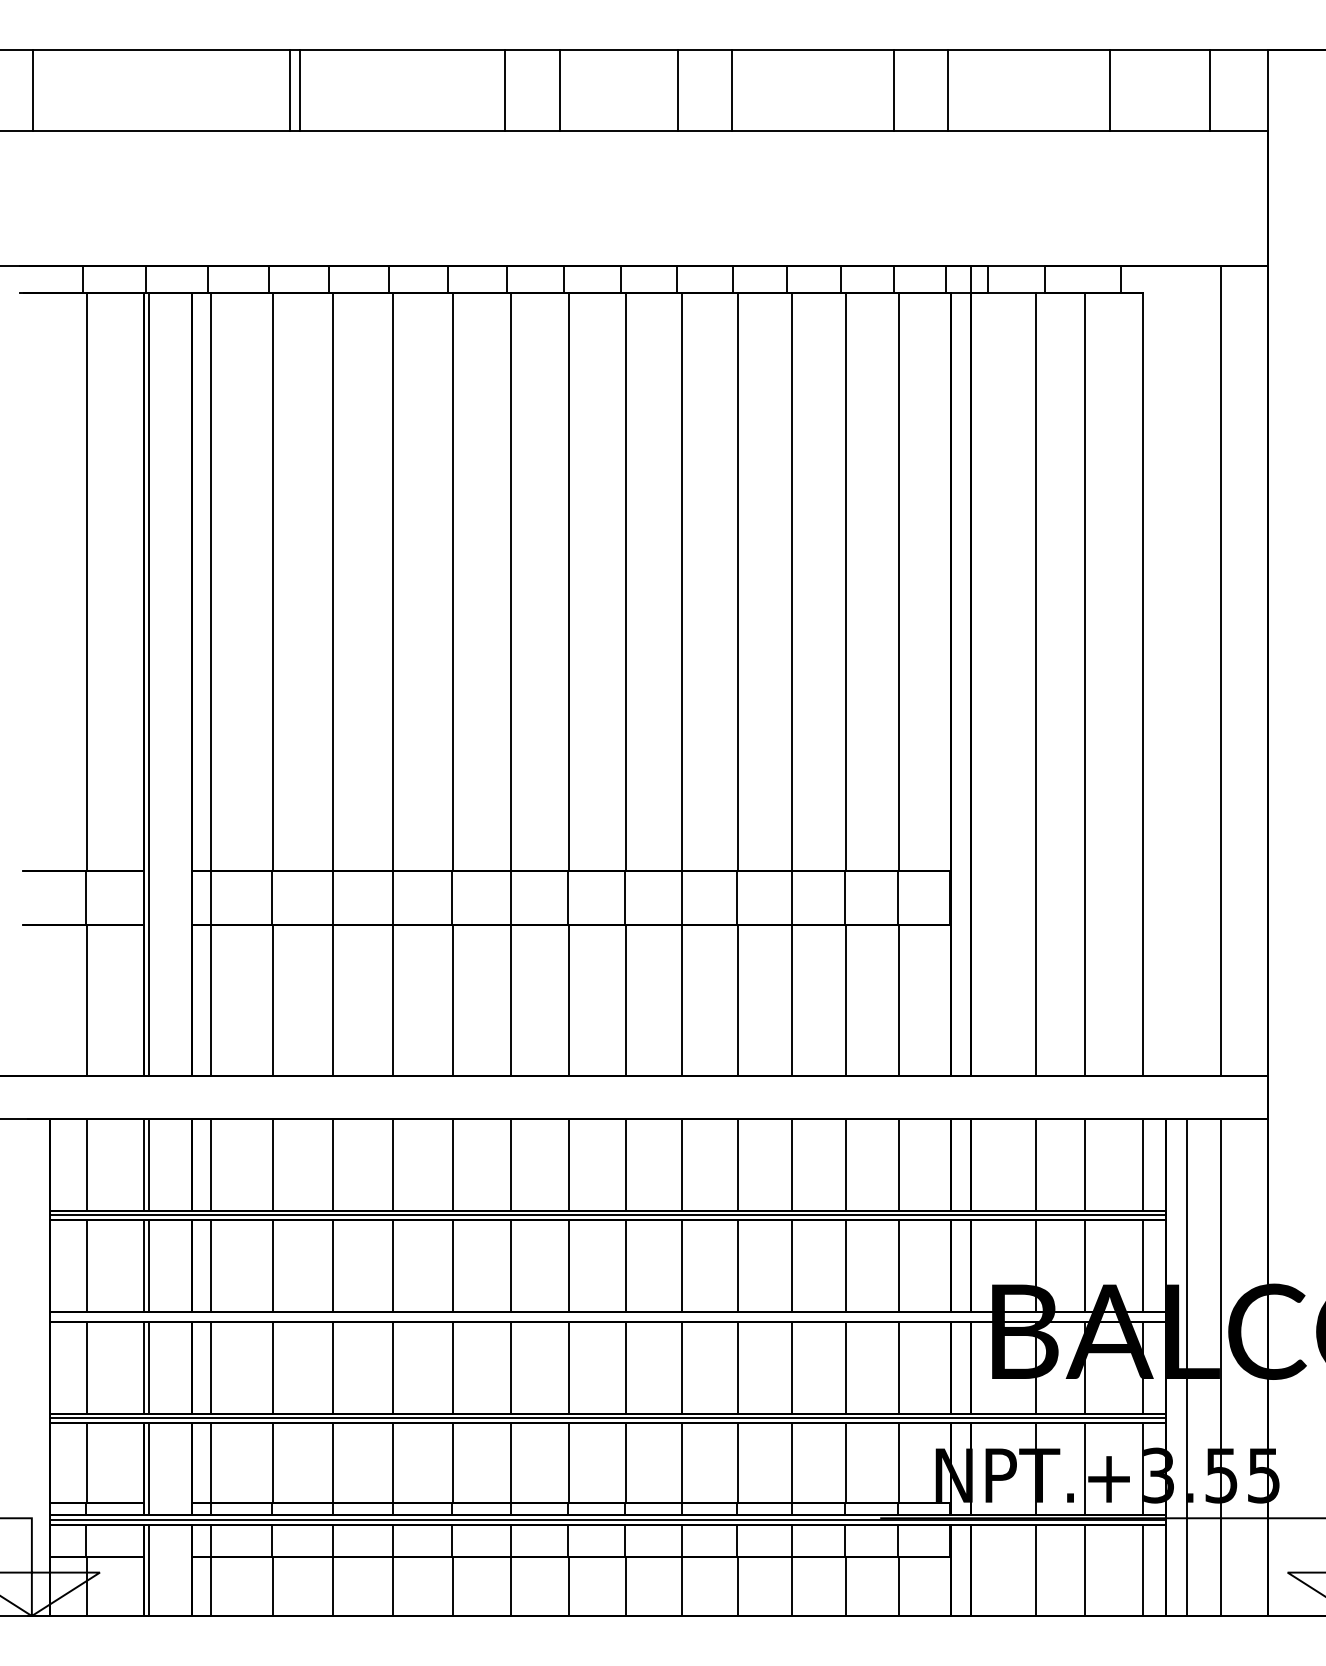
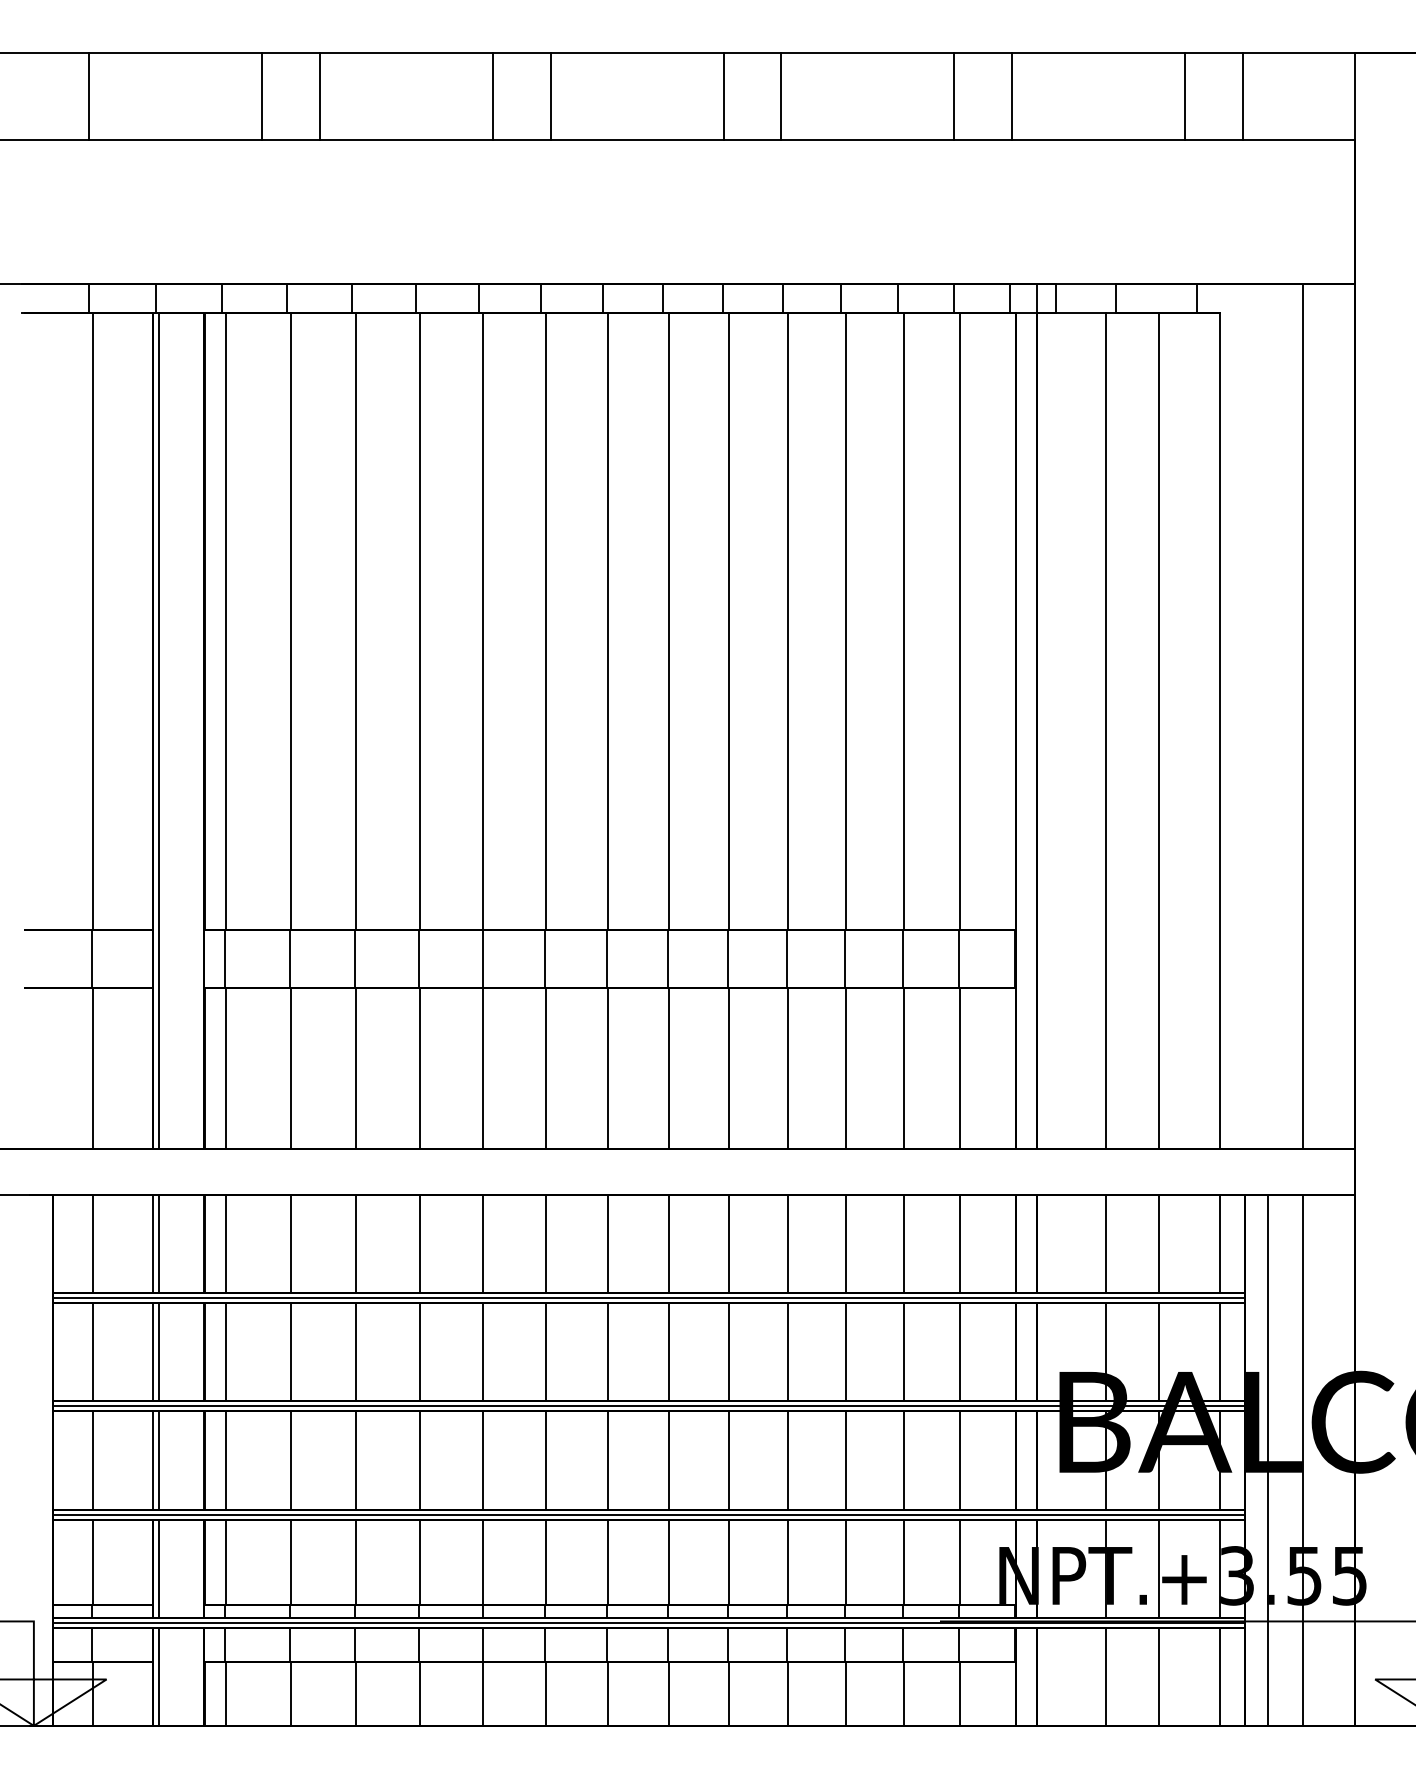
line: (32, 89) -> (89, 95), moved
line: (289, 89) -> (262, 95), moved
line: (504, 89) -> (492, 95), moved
line: (559, 89) -> (550, 95), moved
line: (1209, 89) -> (1242, 95), moved
line: (607, 1316) -> (648, 1405), added

